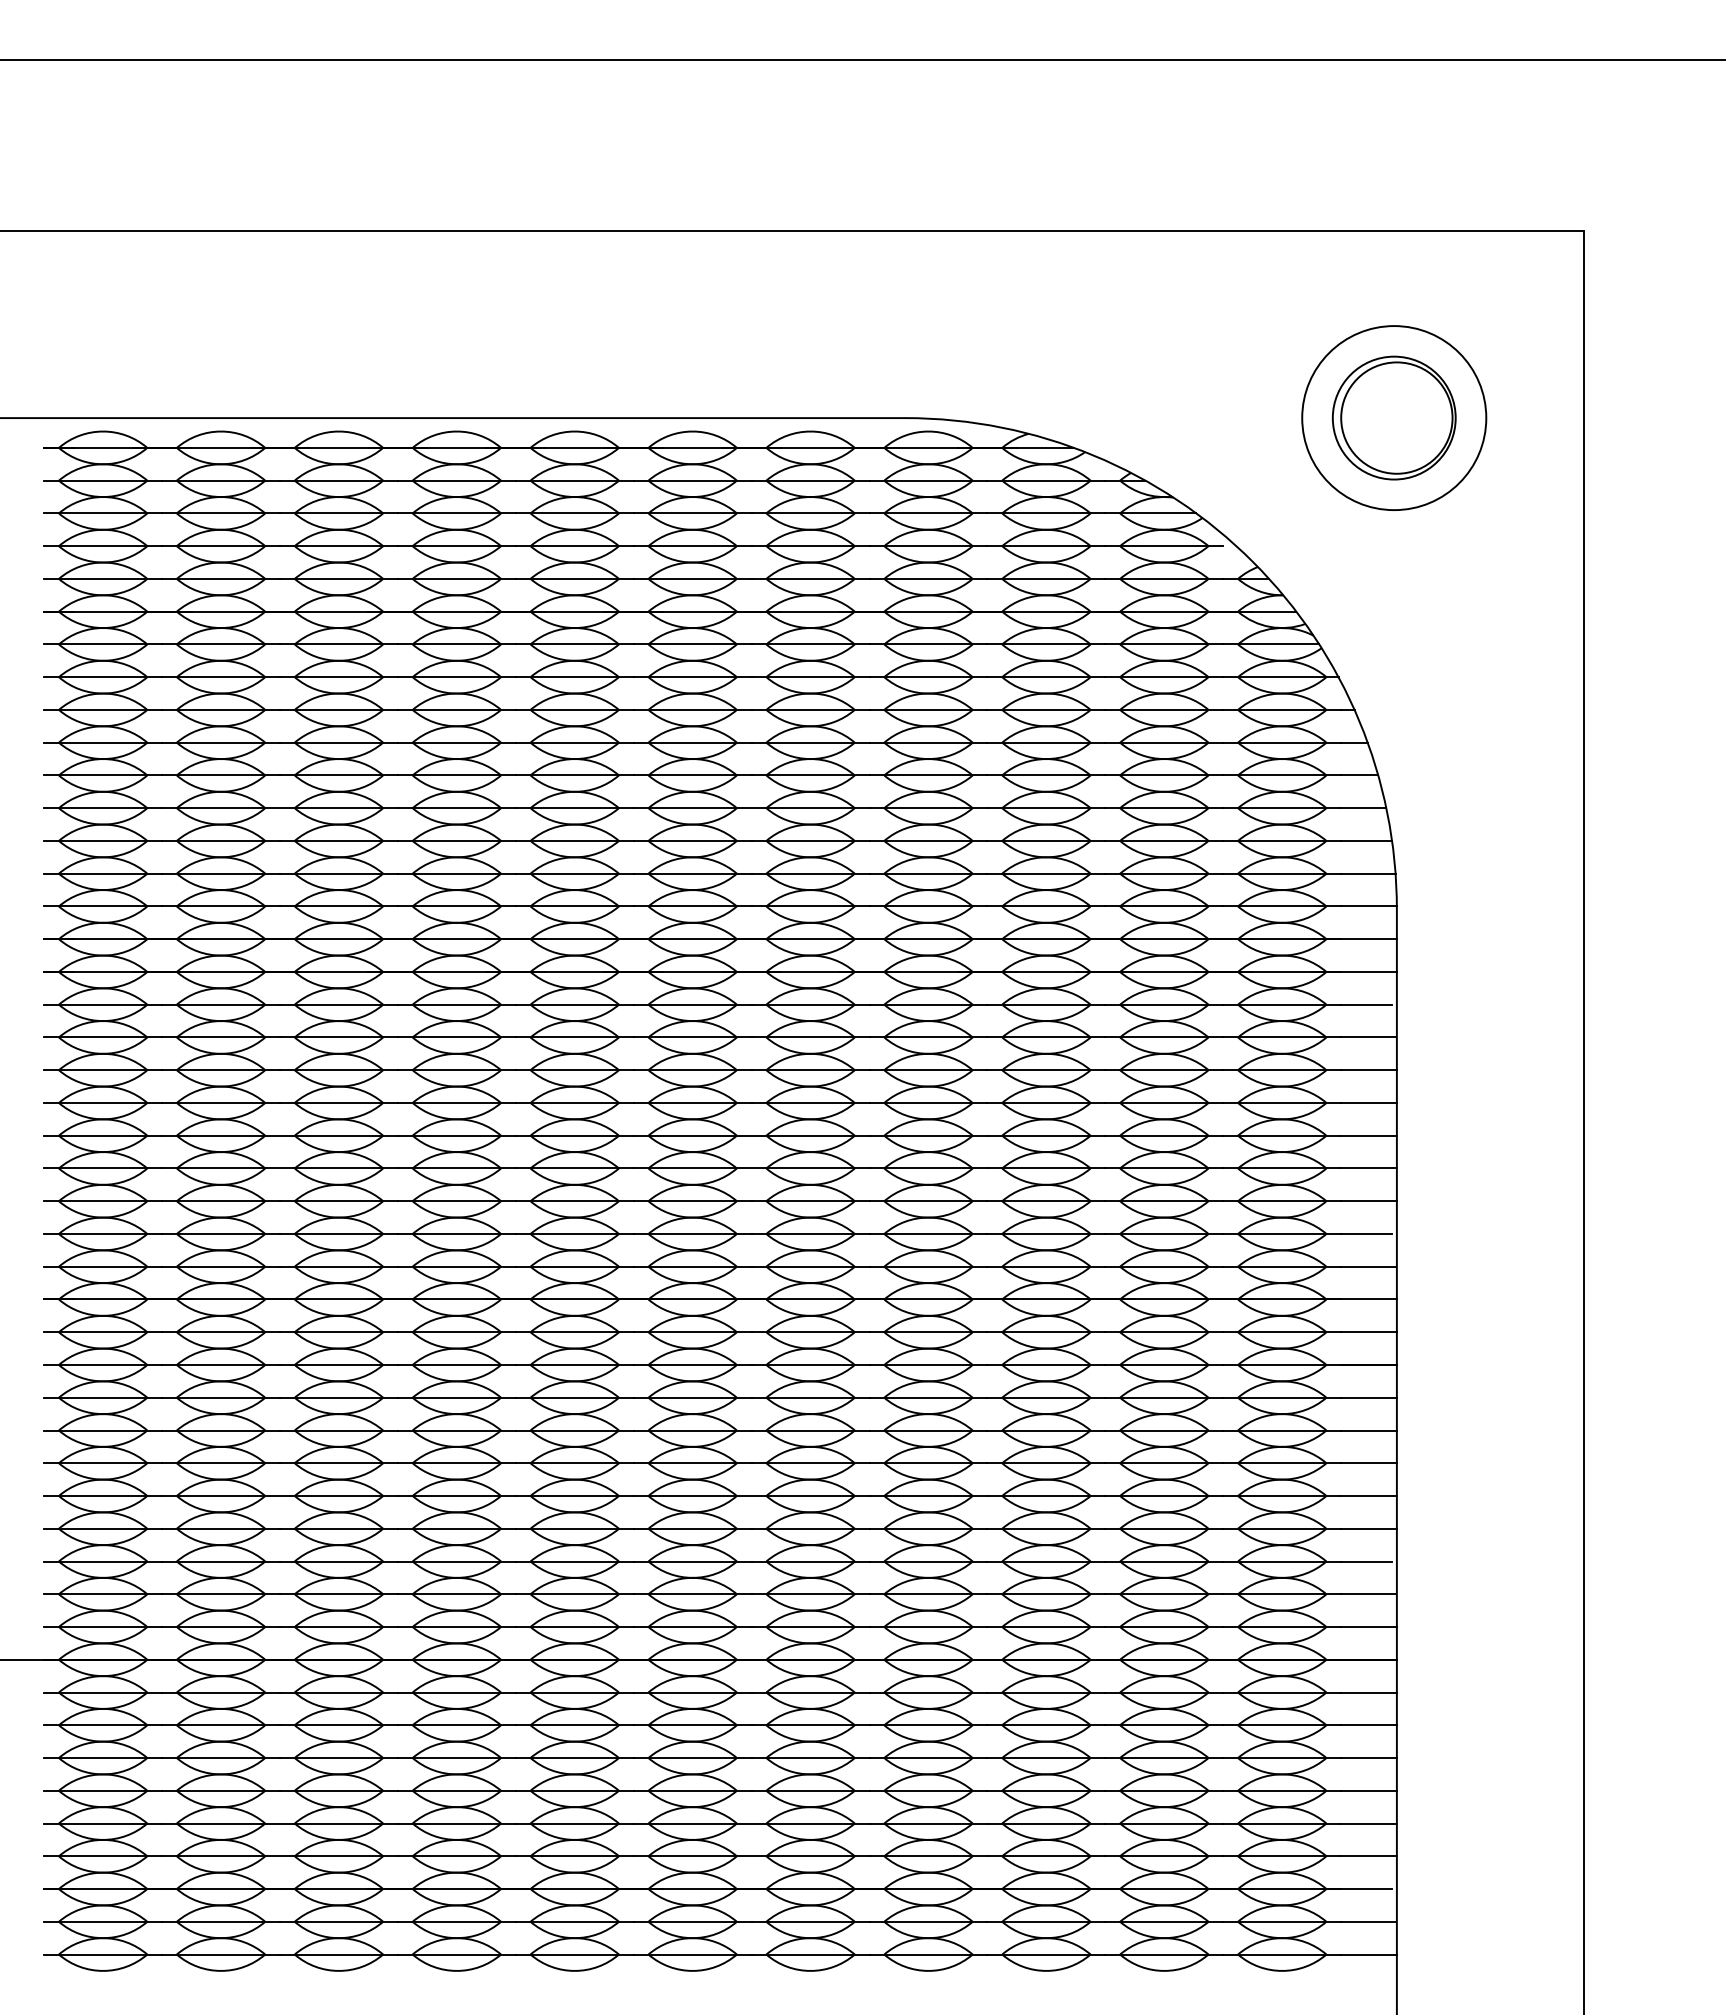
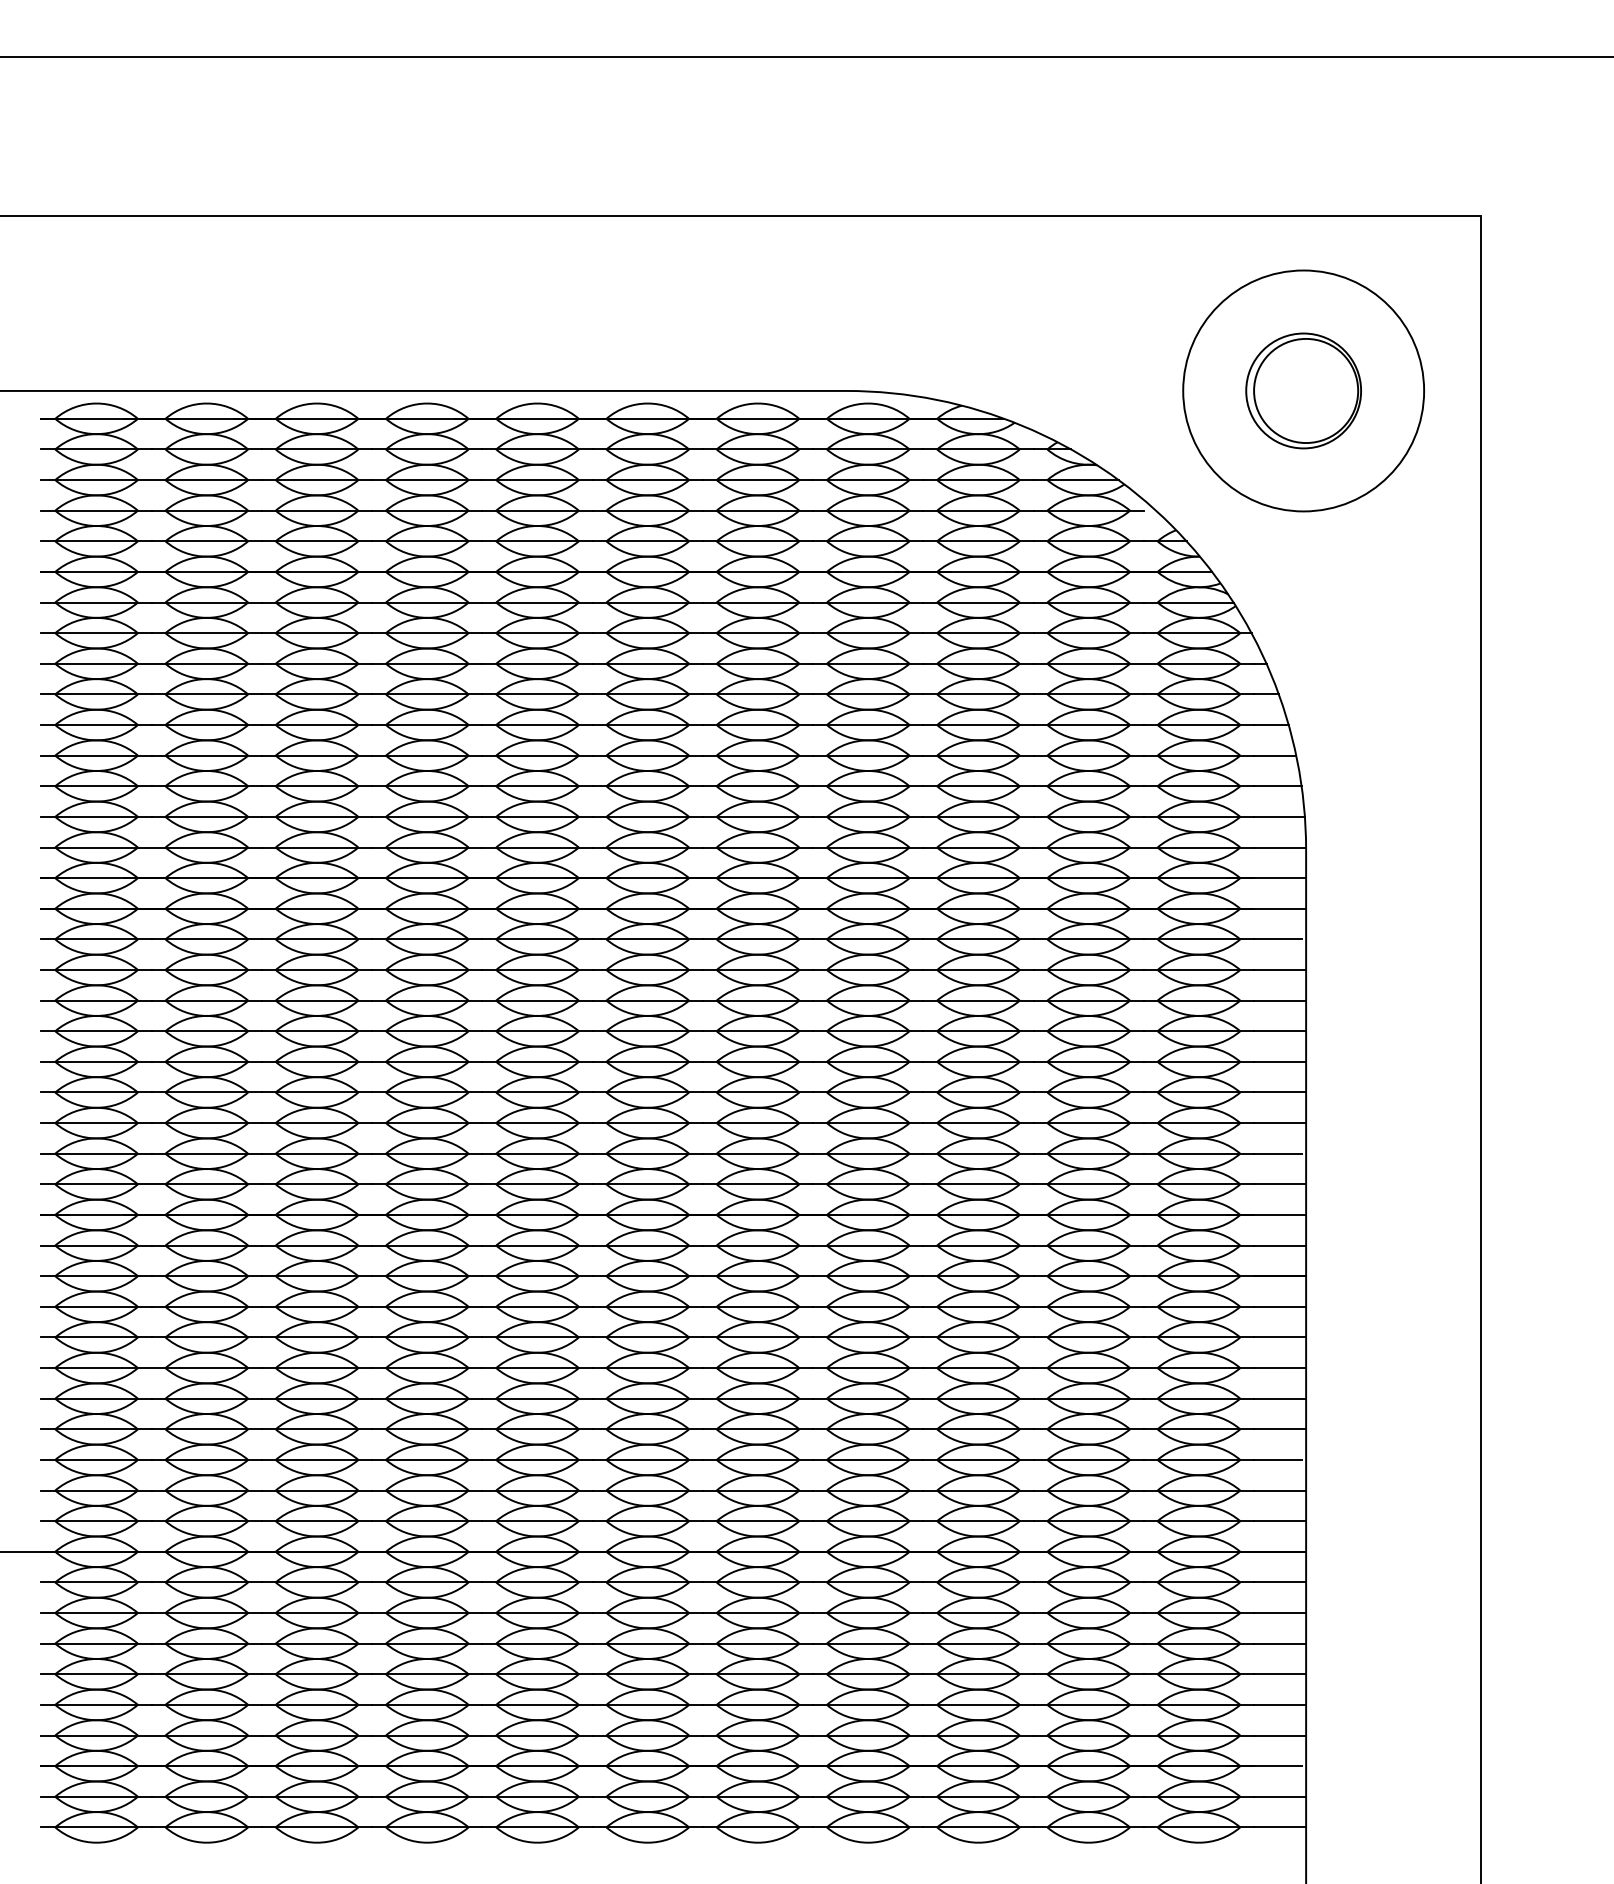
circle: (1394, 418) -> (1303, 391), size x1.4

